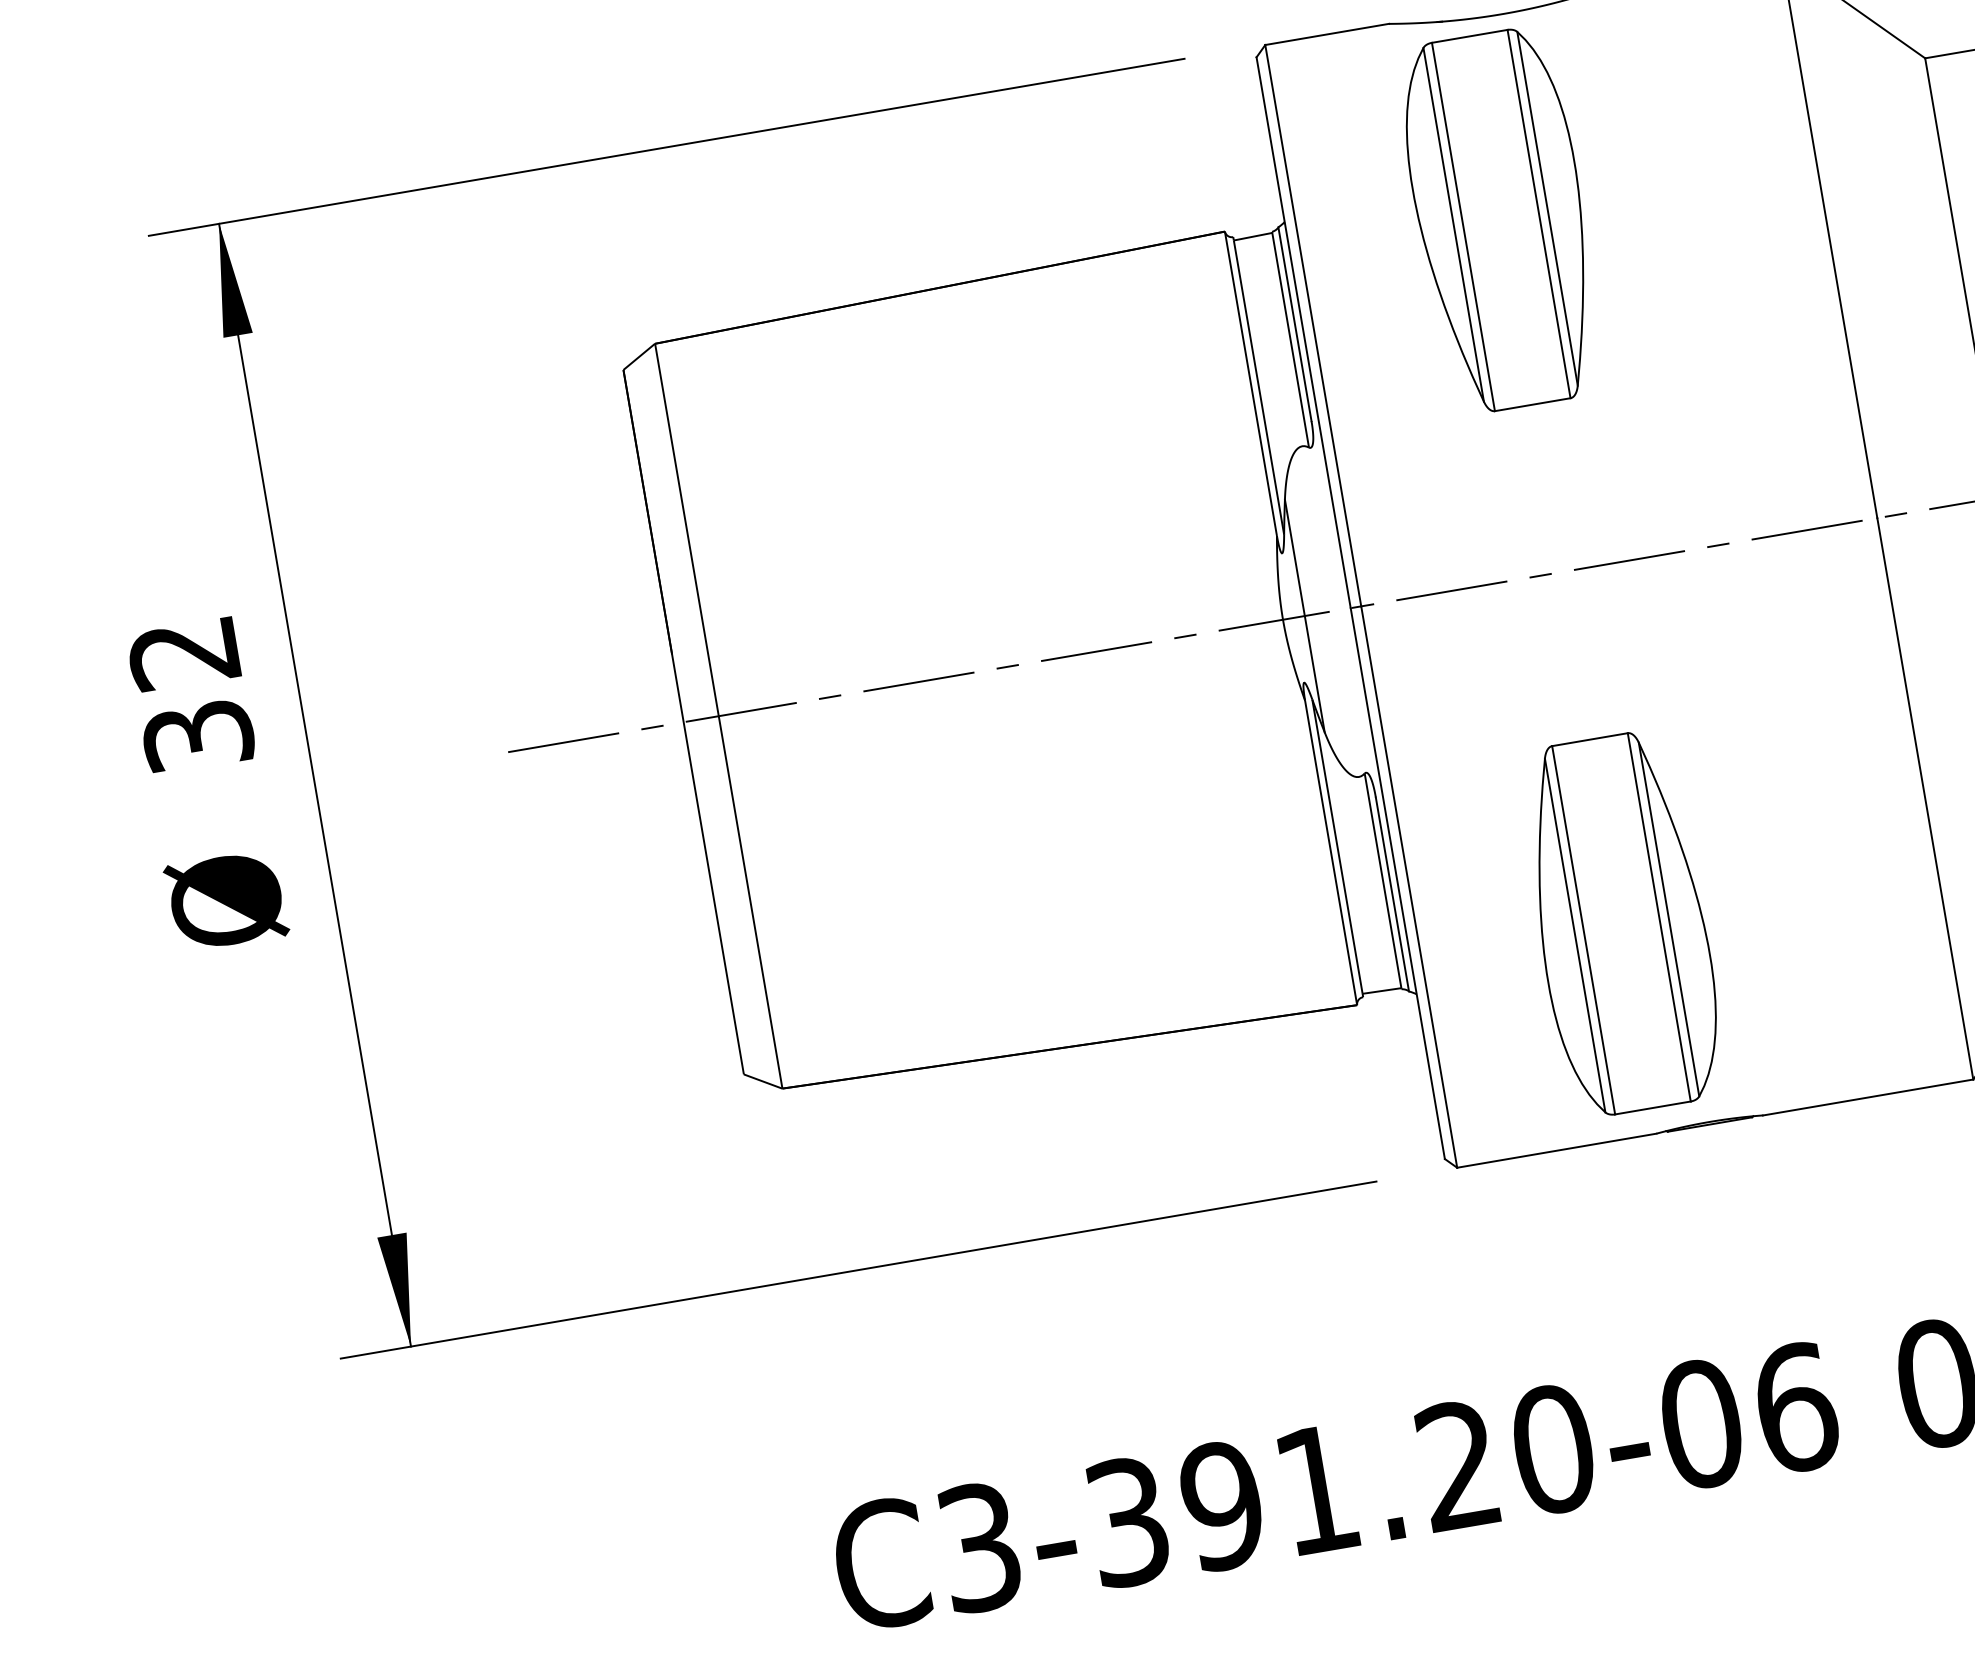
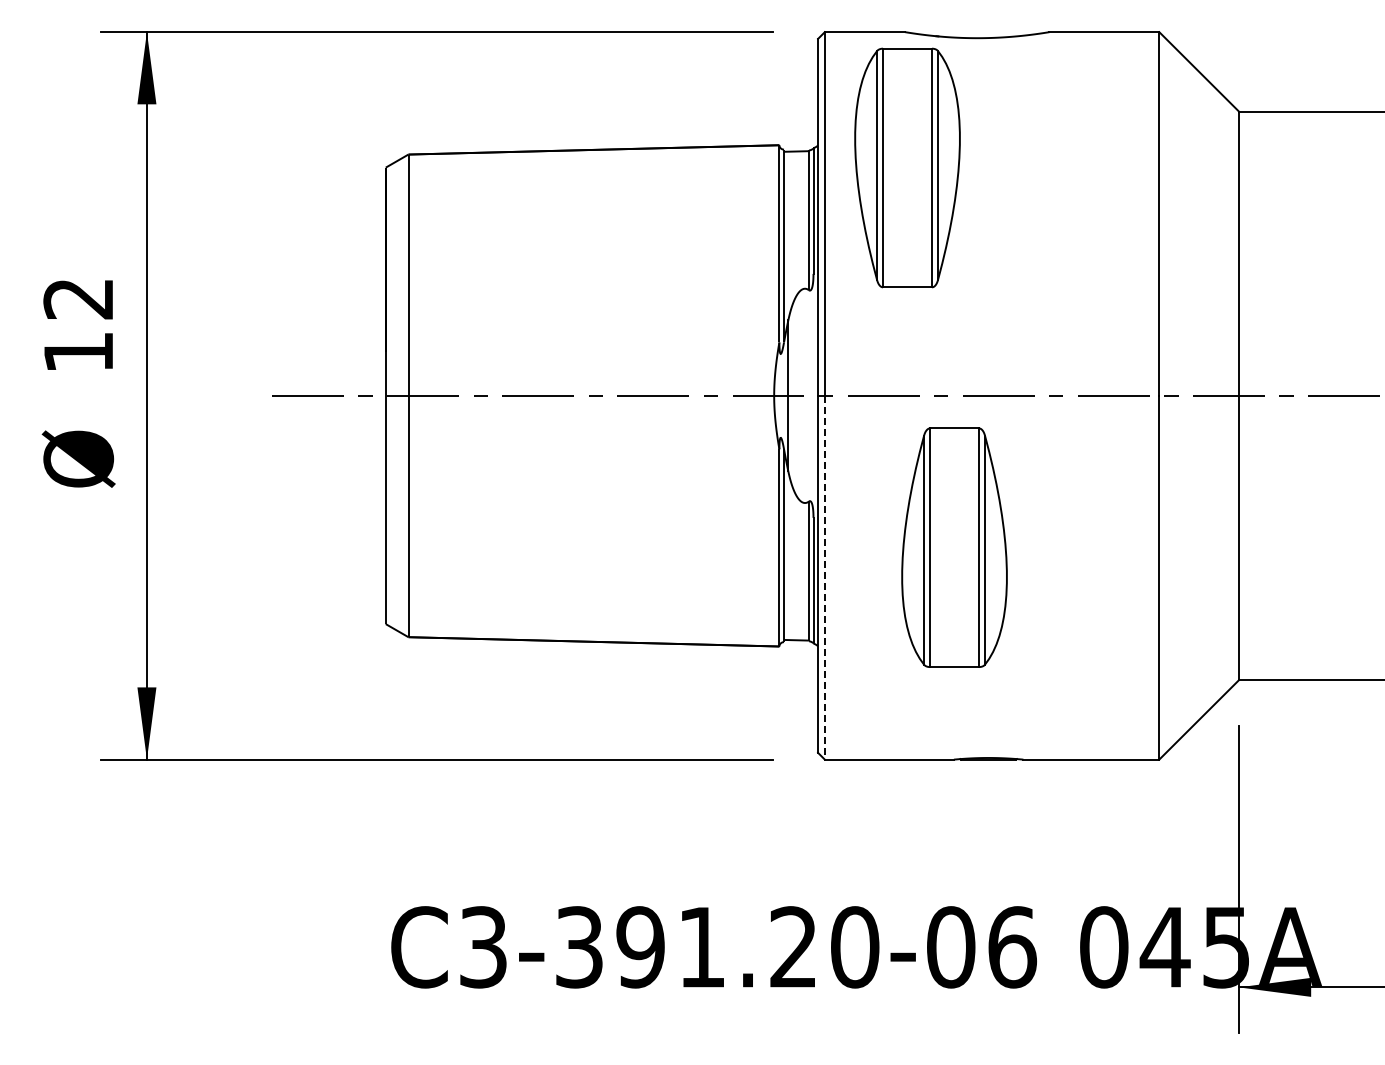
part: (1501, 219) -> (907, 167), moved
text: (197, 736) -> (78, 352), 32 -> 12
line: (1408, 886) -> (824, 577), solid -> dashed
part: (1621, 923) -> (954, 547), moved

